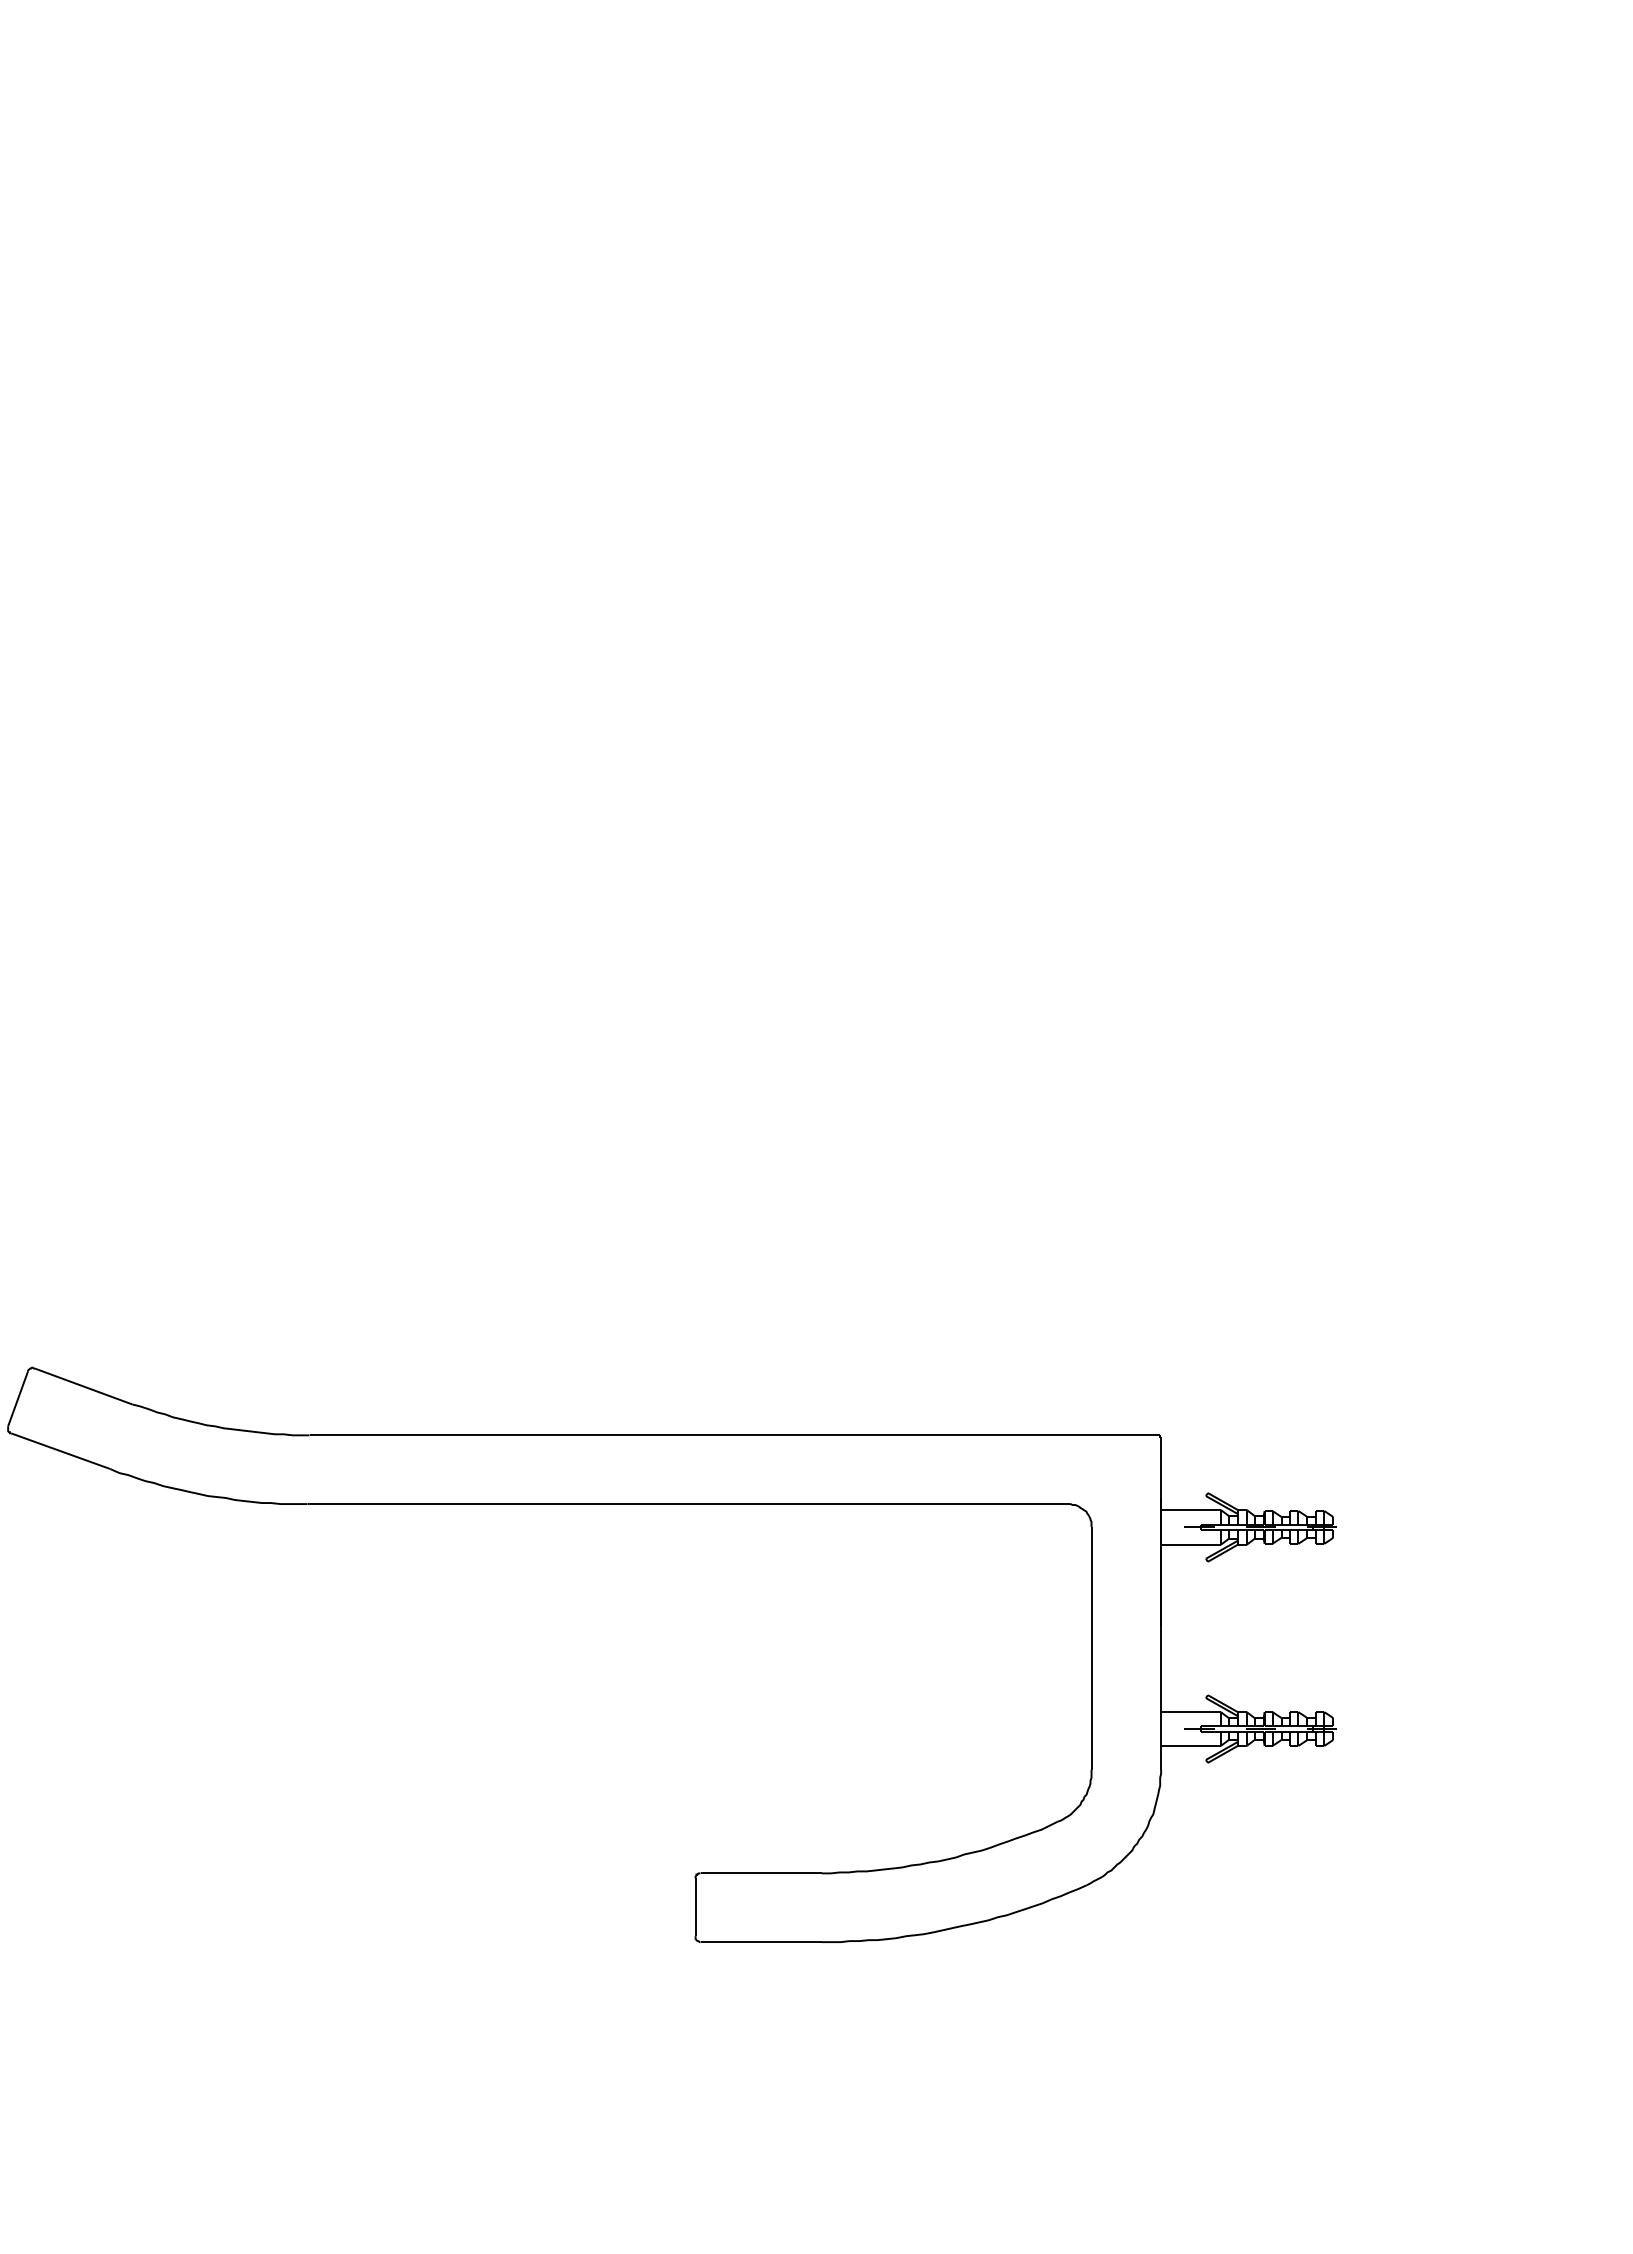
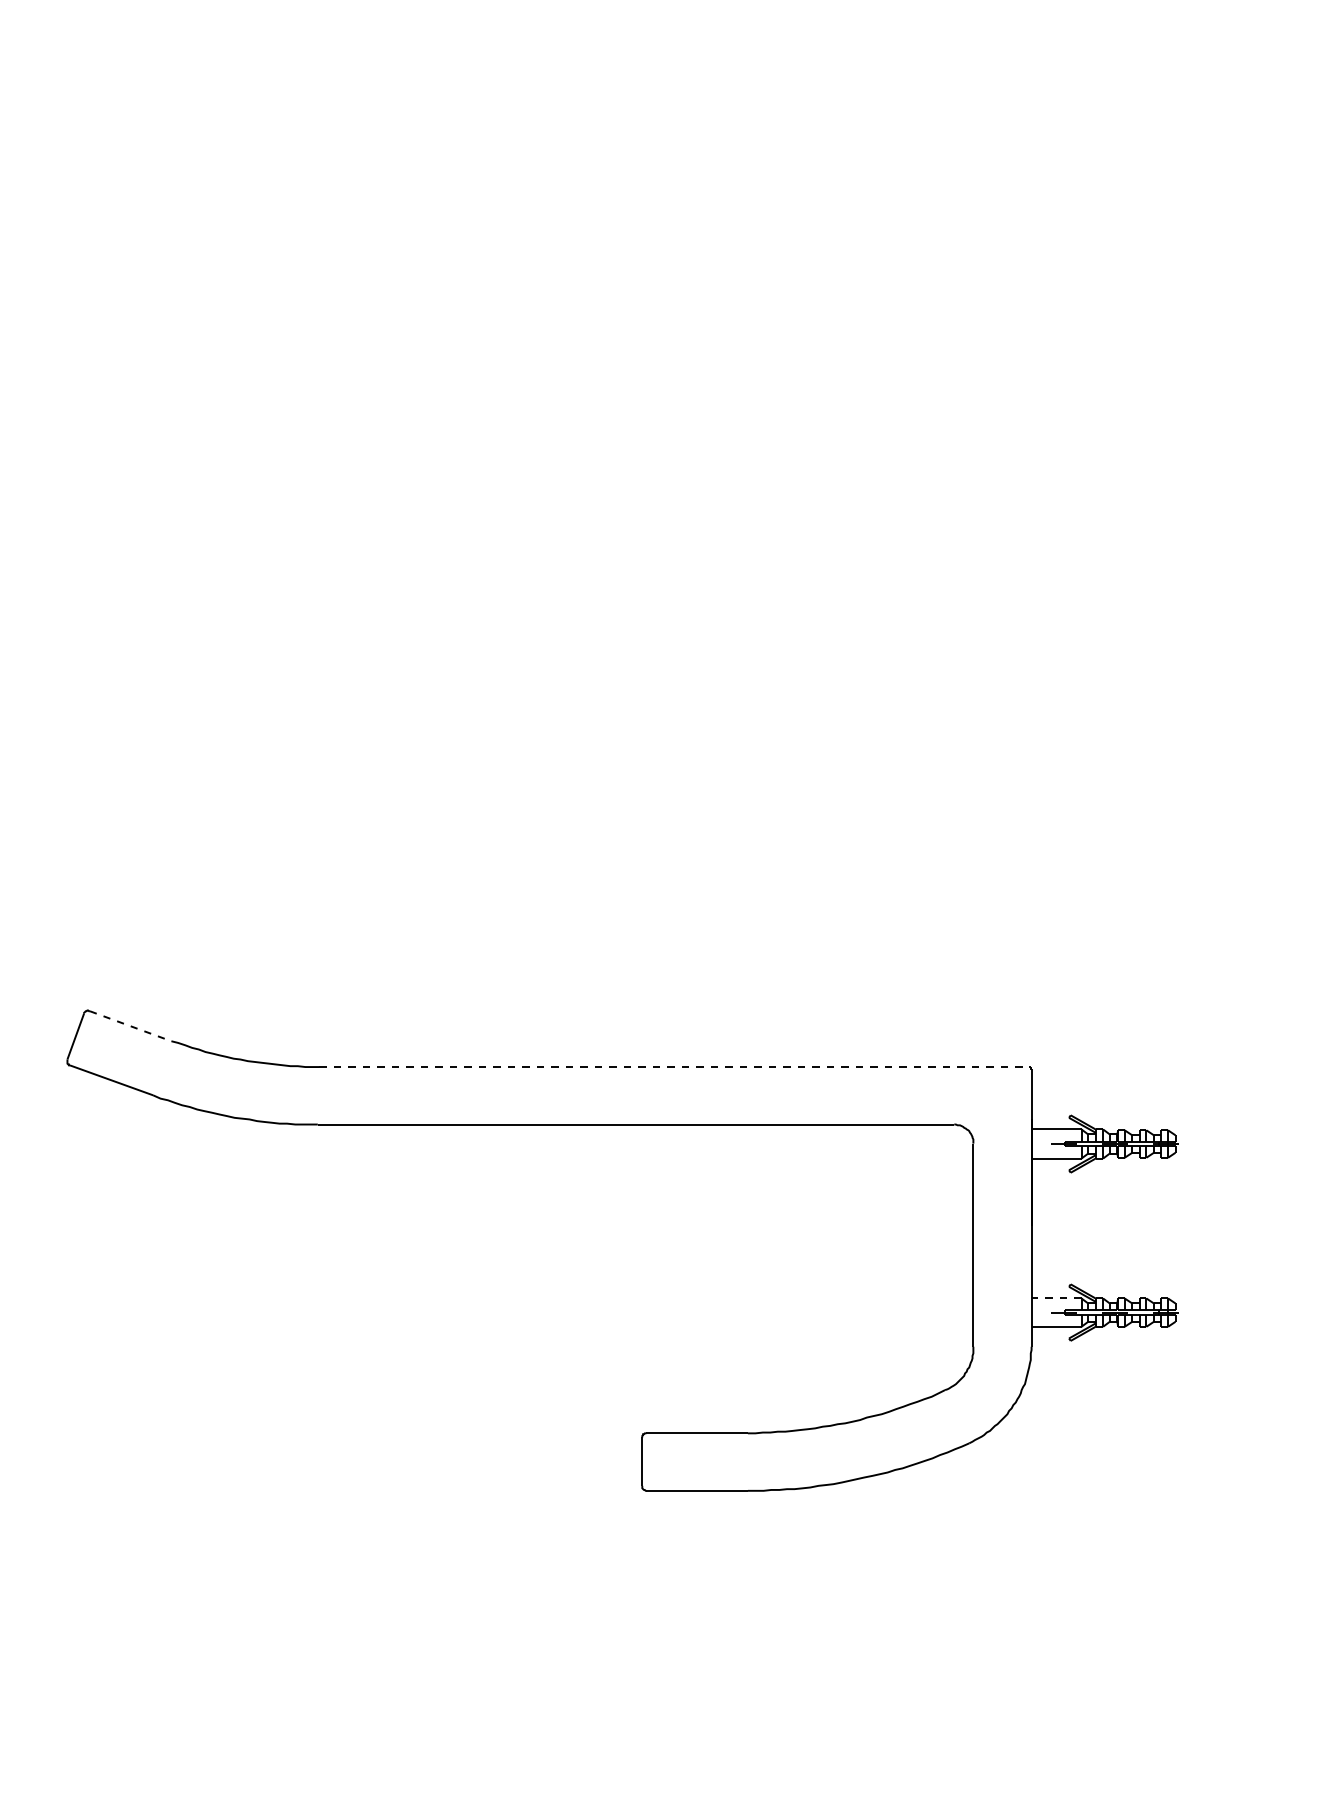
line: (83, 1386) -> (130, 1026), solid -> dashed
line: (734, 1435) -> (674, 1067), solid -> dashed
line: (1190, 1712) -> (1056, 1298), solid -> dashed

